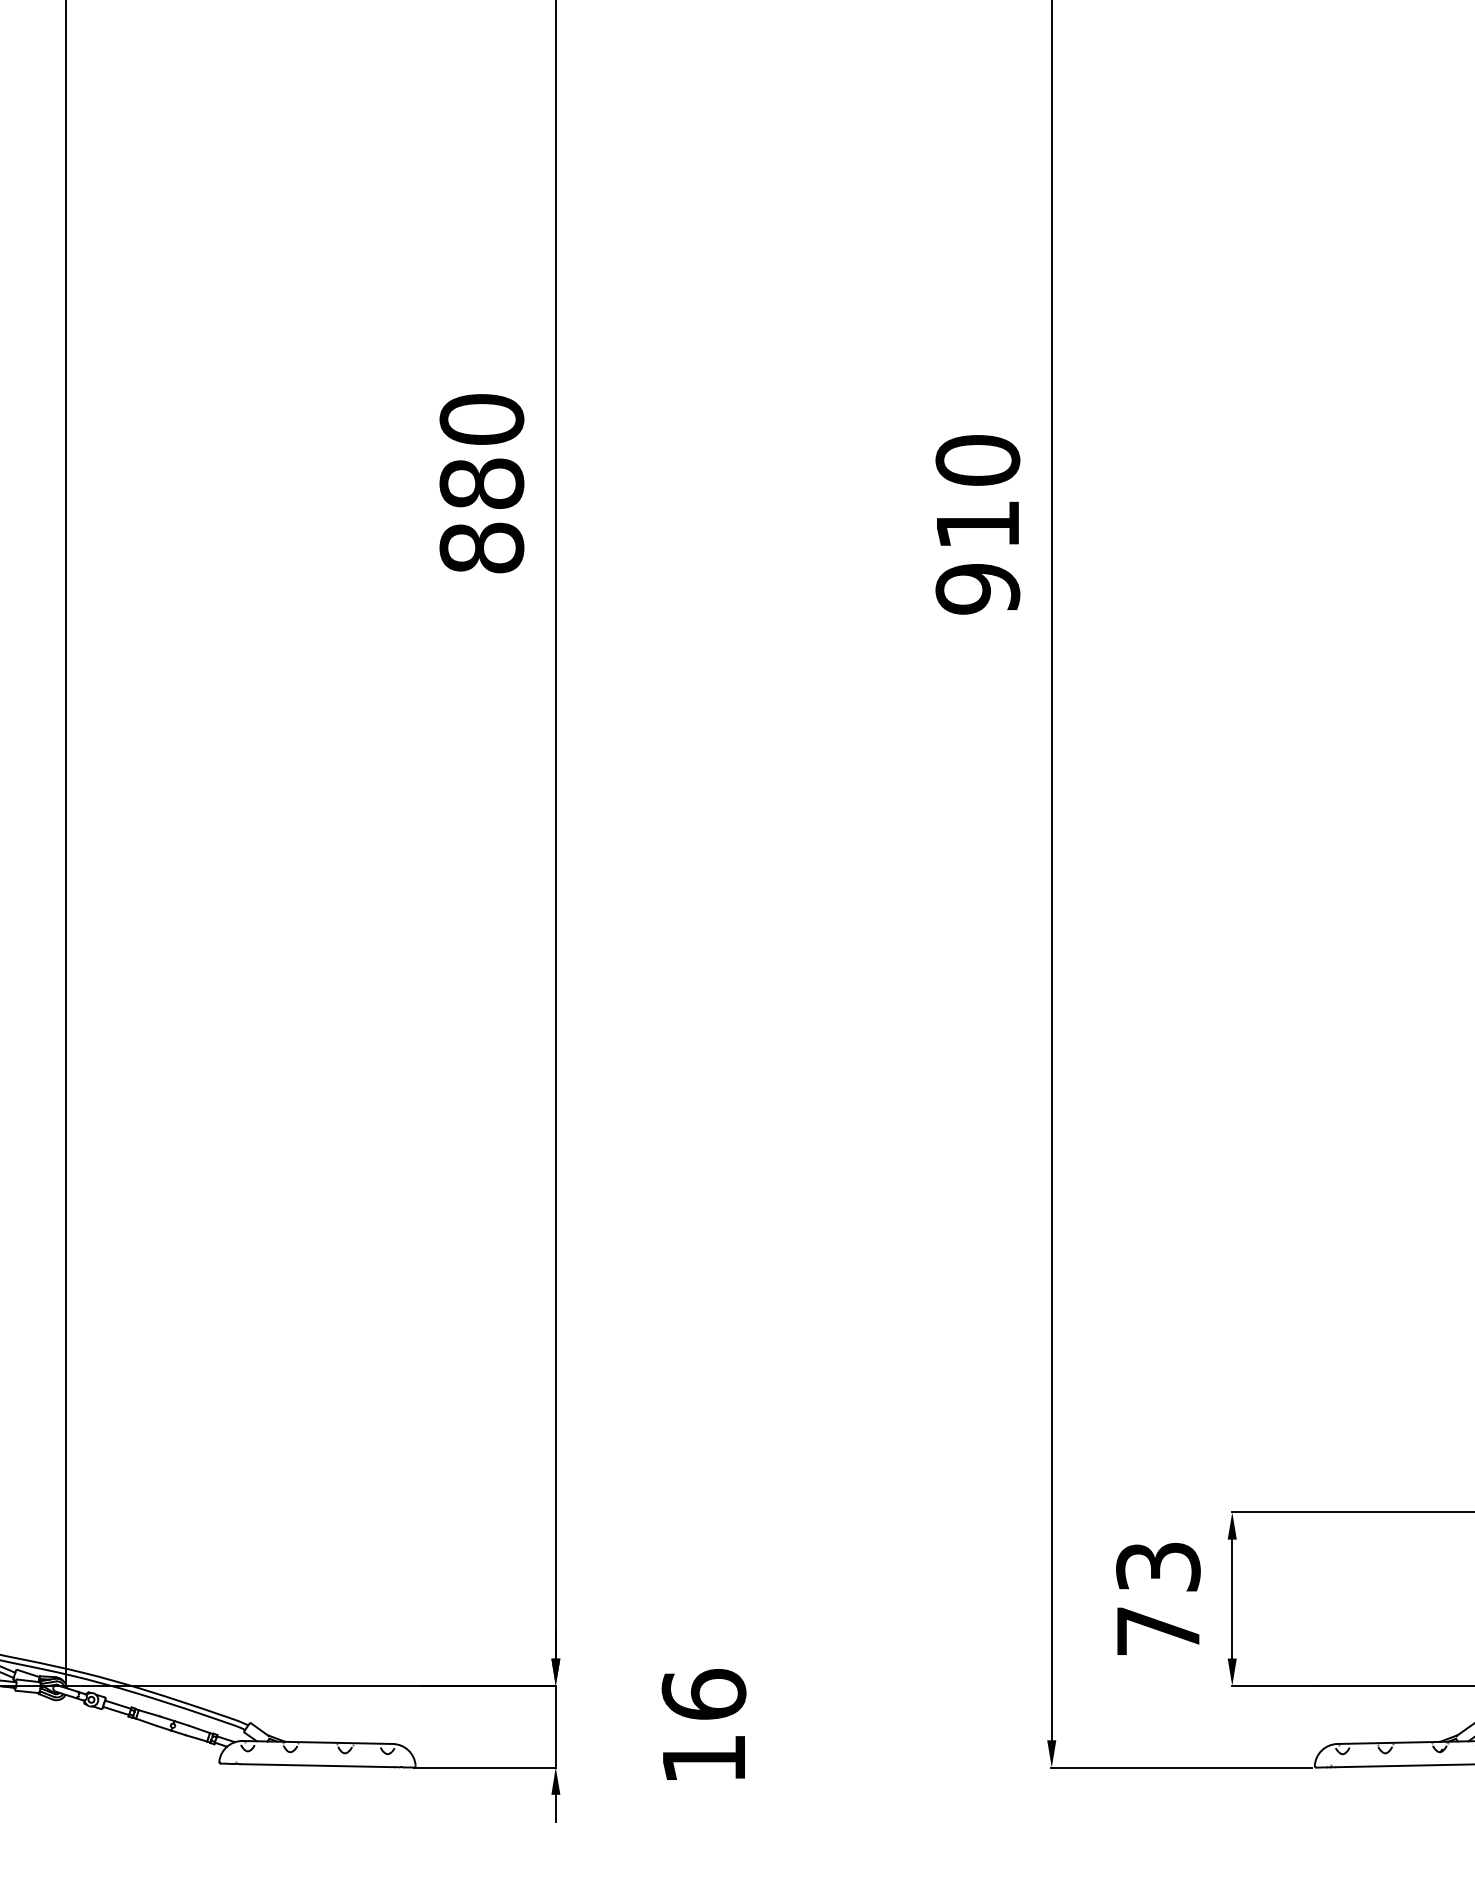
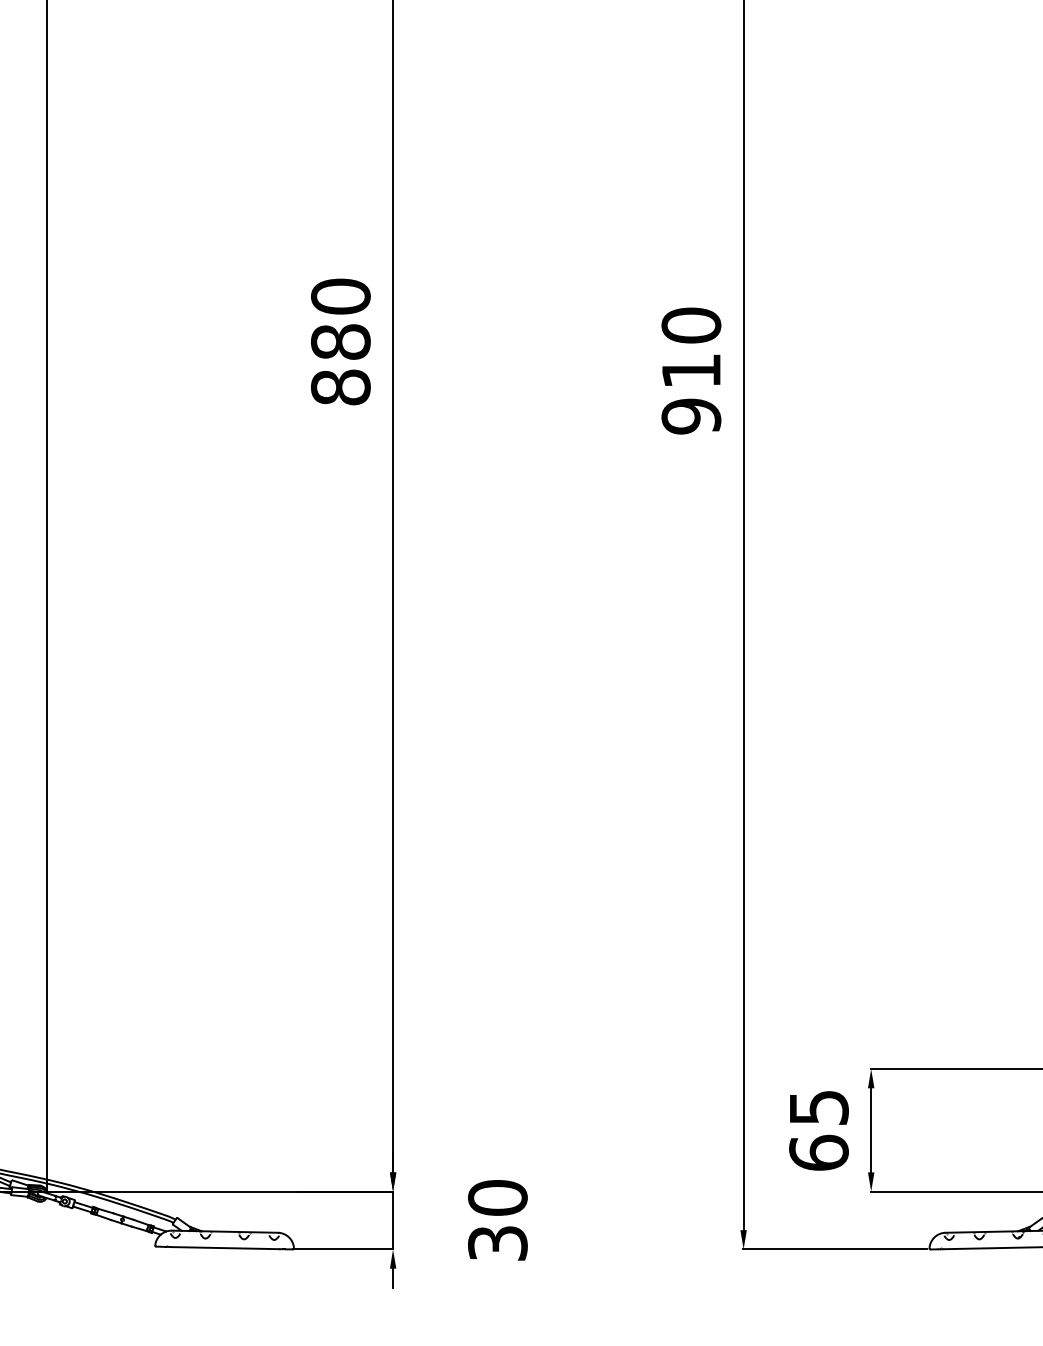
text: (1158, 1599) -> (819, 1130), 73 -> 65
text: (703, 1726) -> (497, 1220), 16 -> 30

